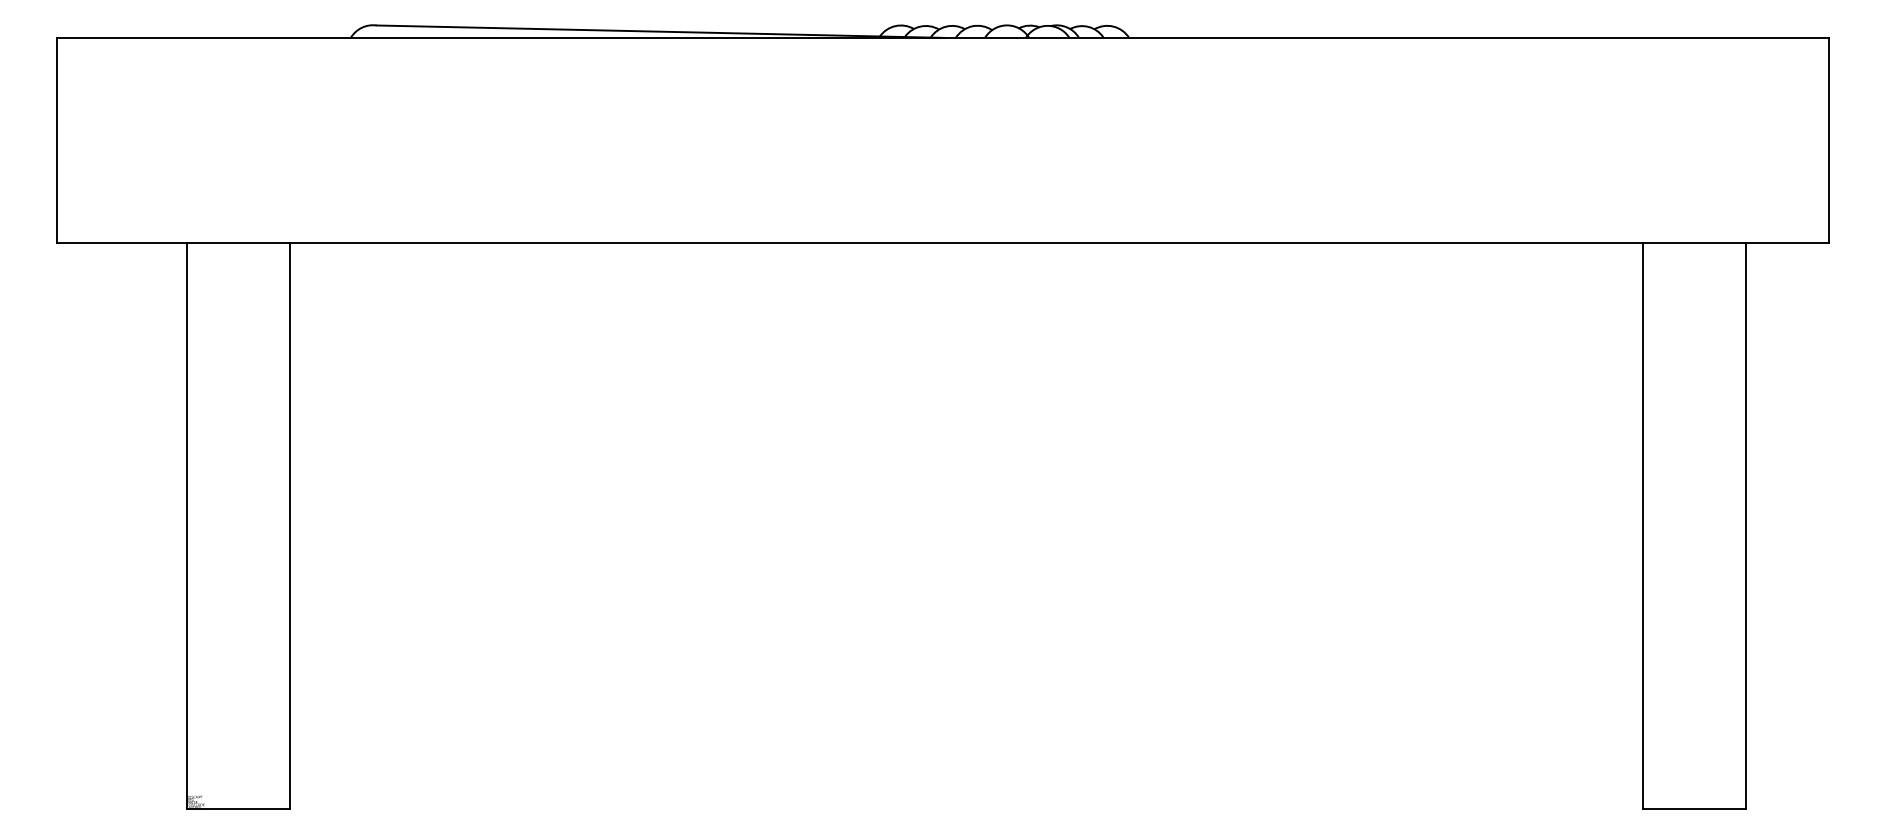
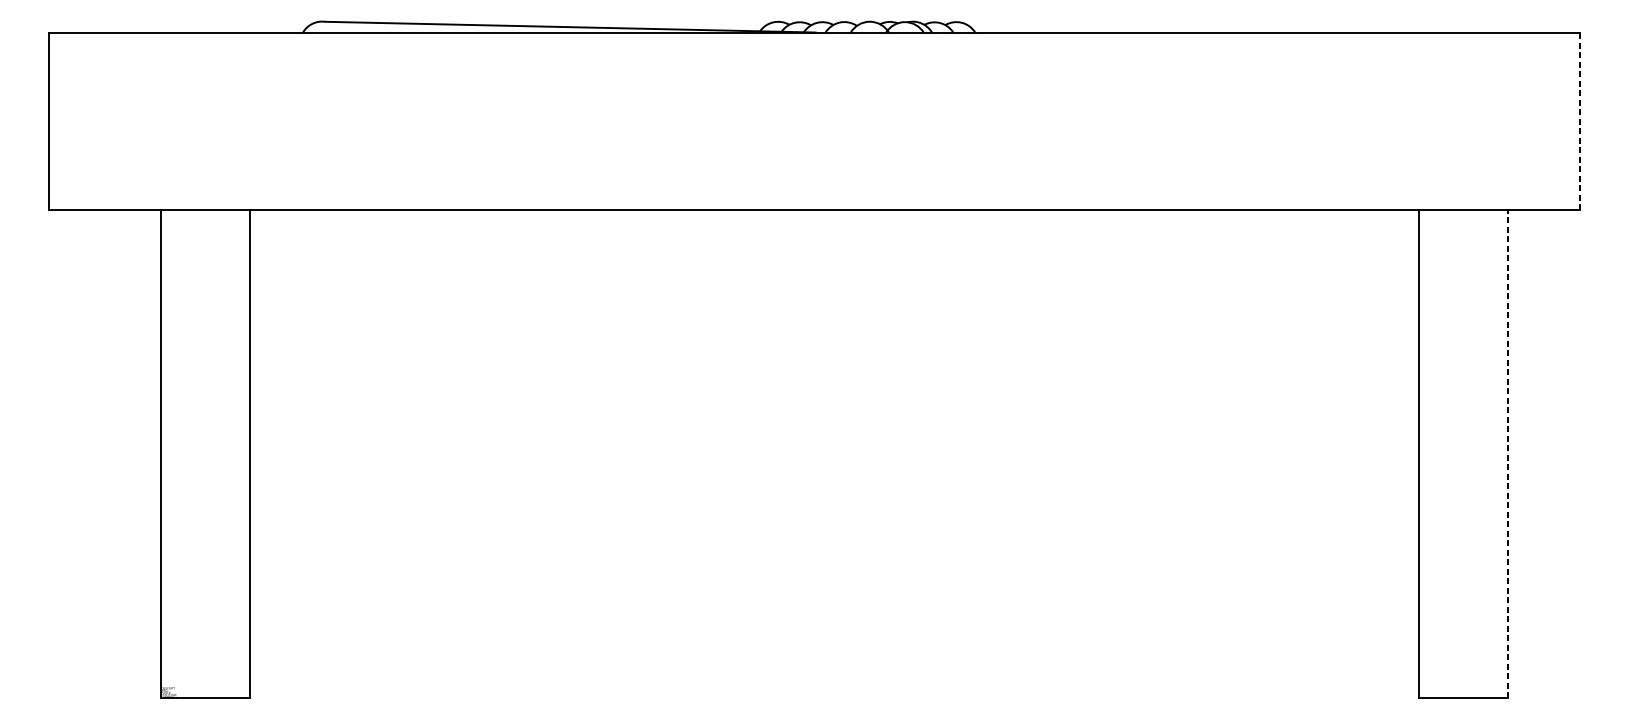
line: (1829, 140) -> (1580, 121), solid -> dashed
line: (1745, 526) -> (1507, 454), solid -> dashed

